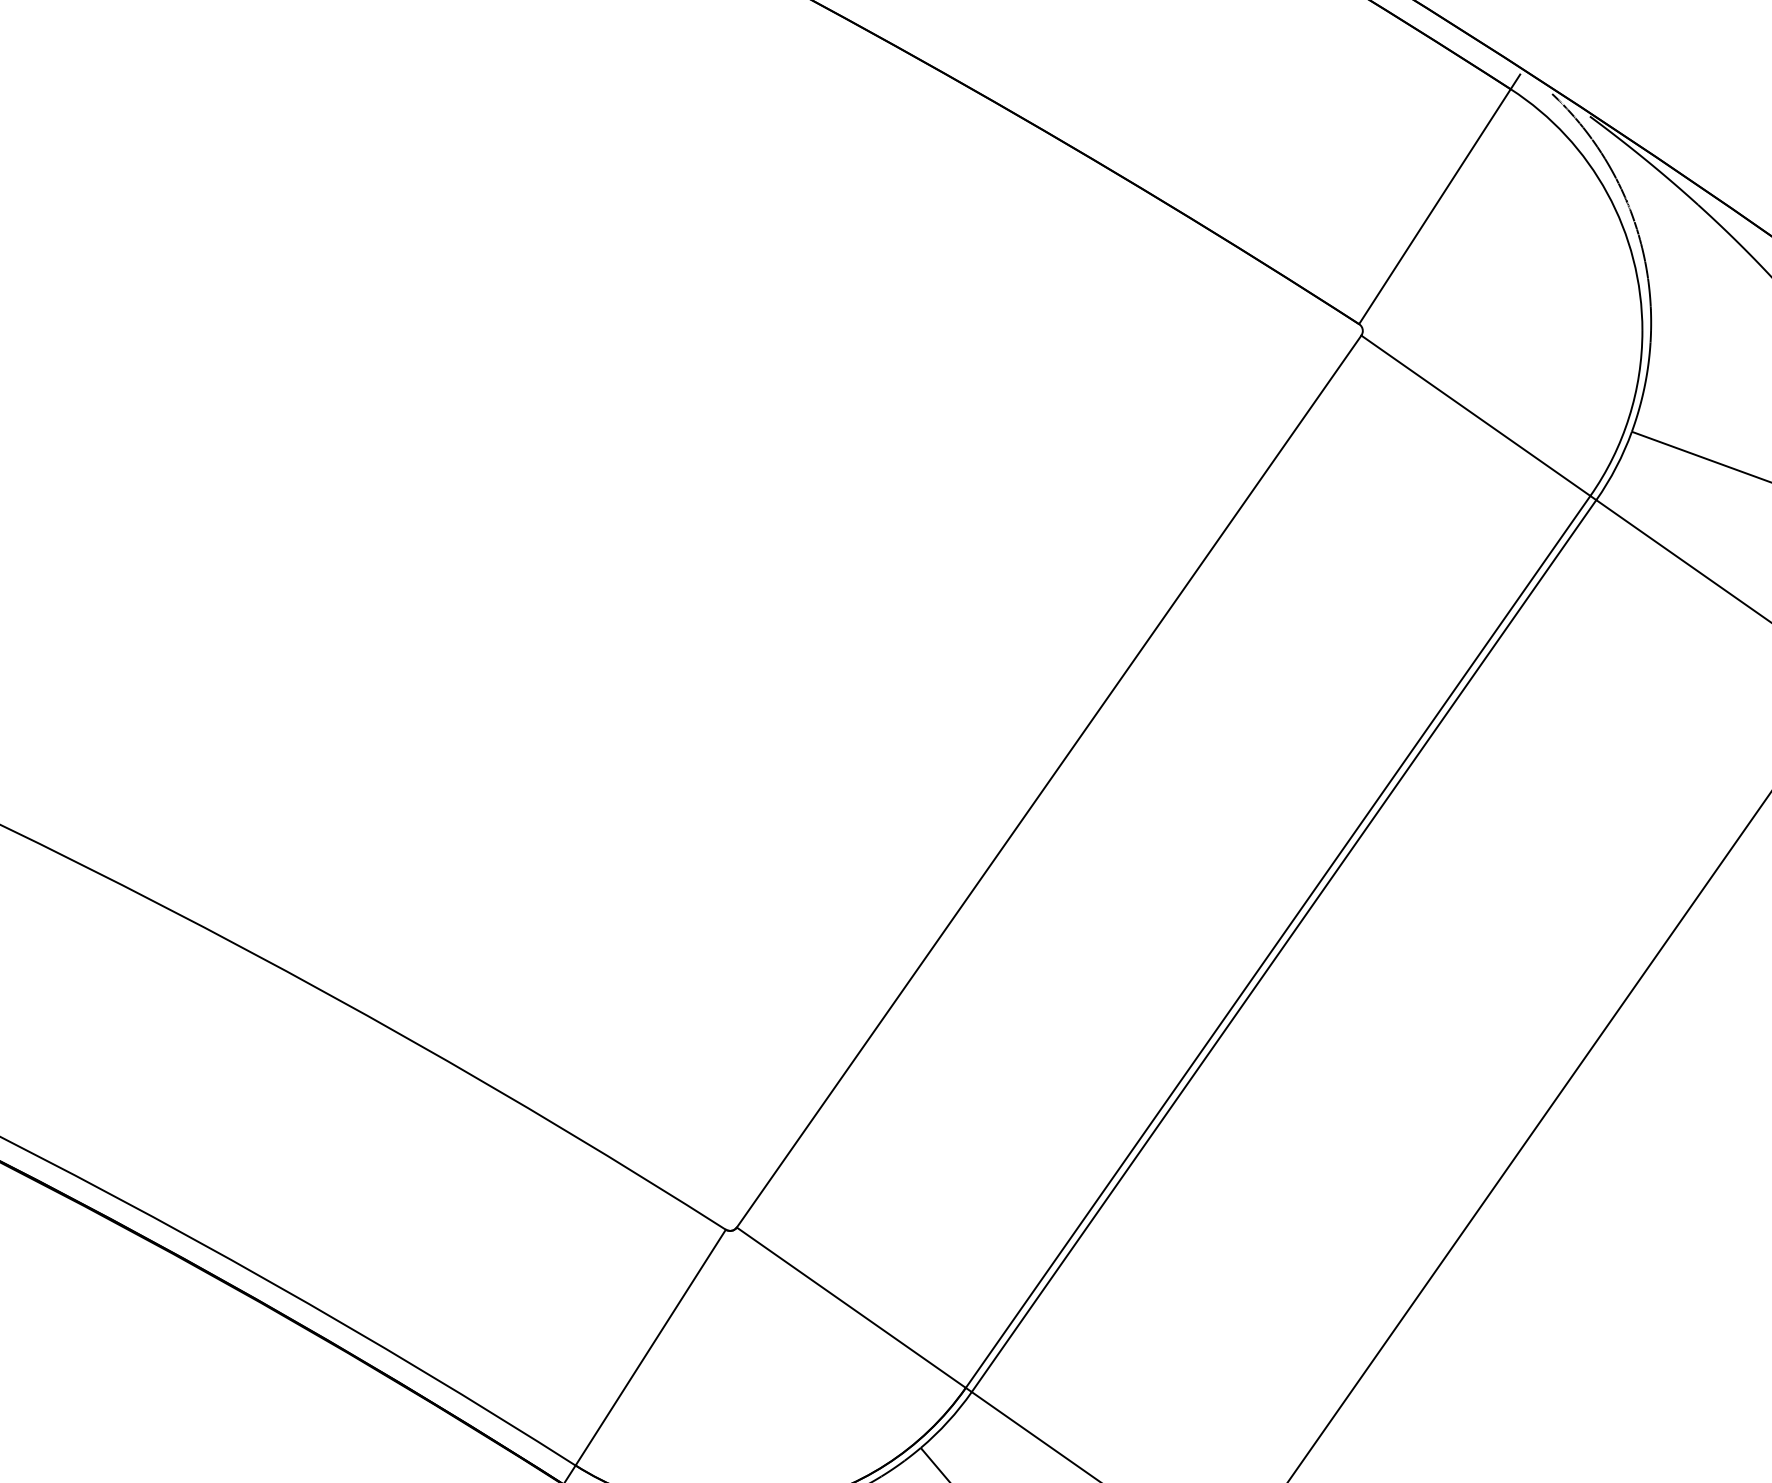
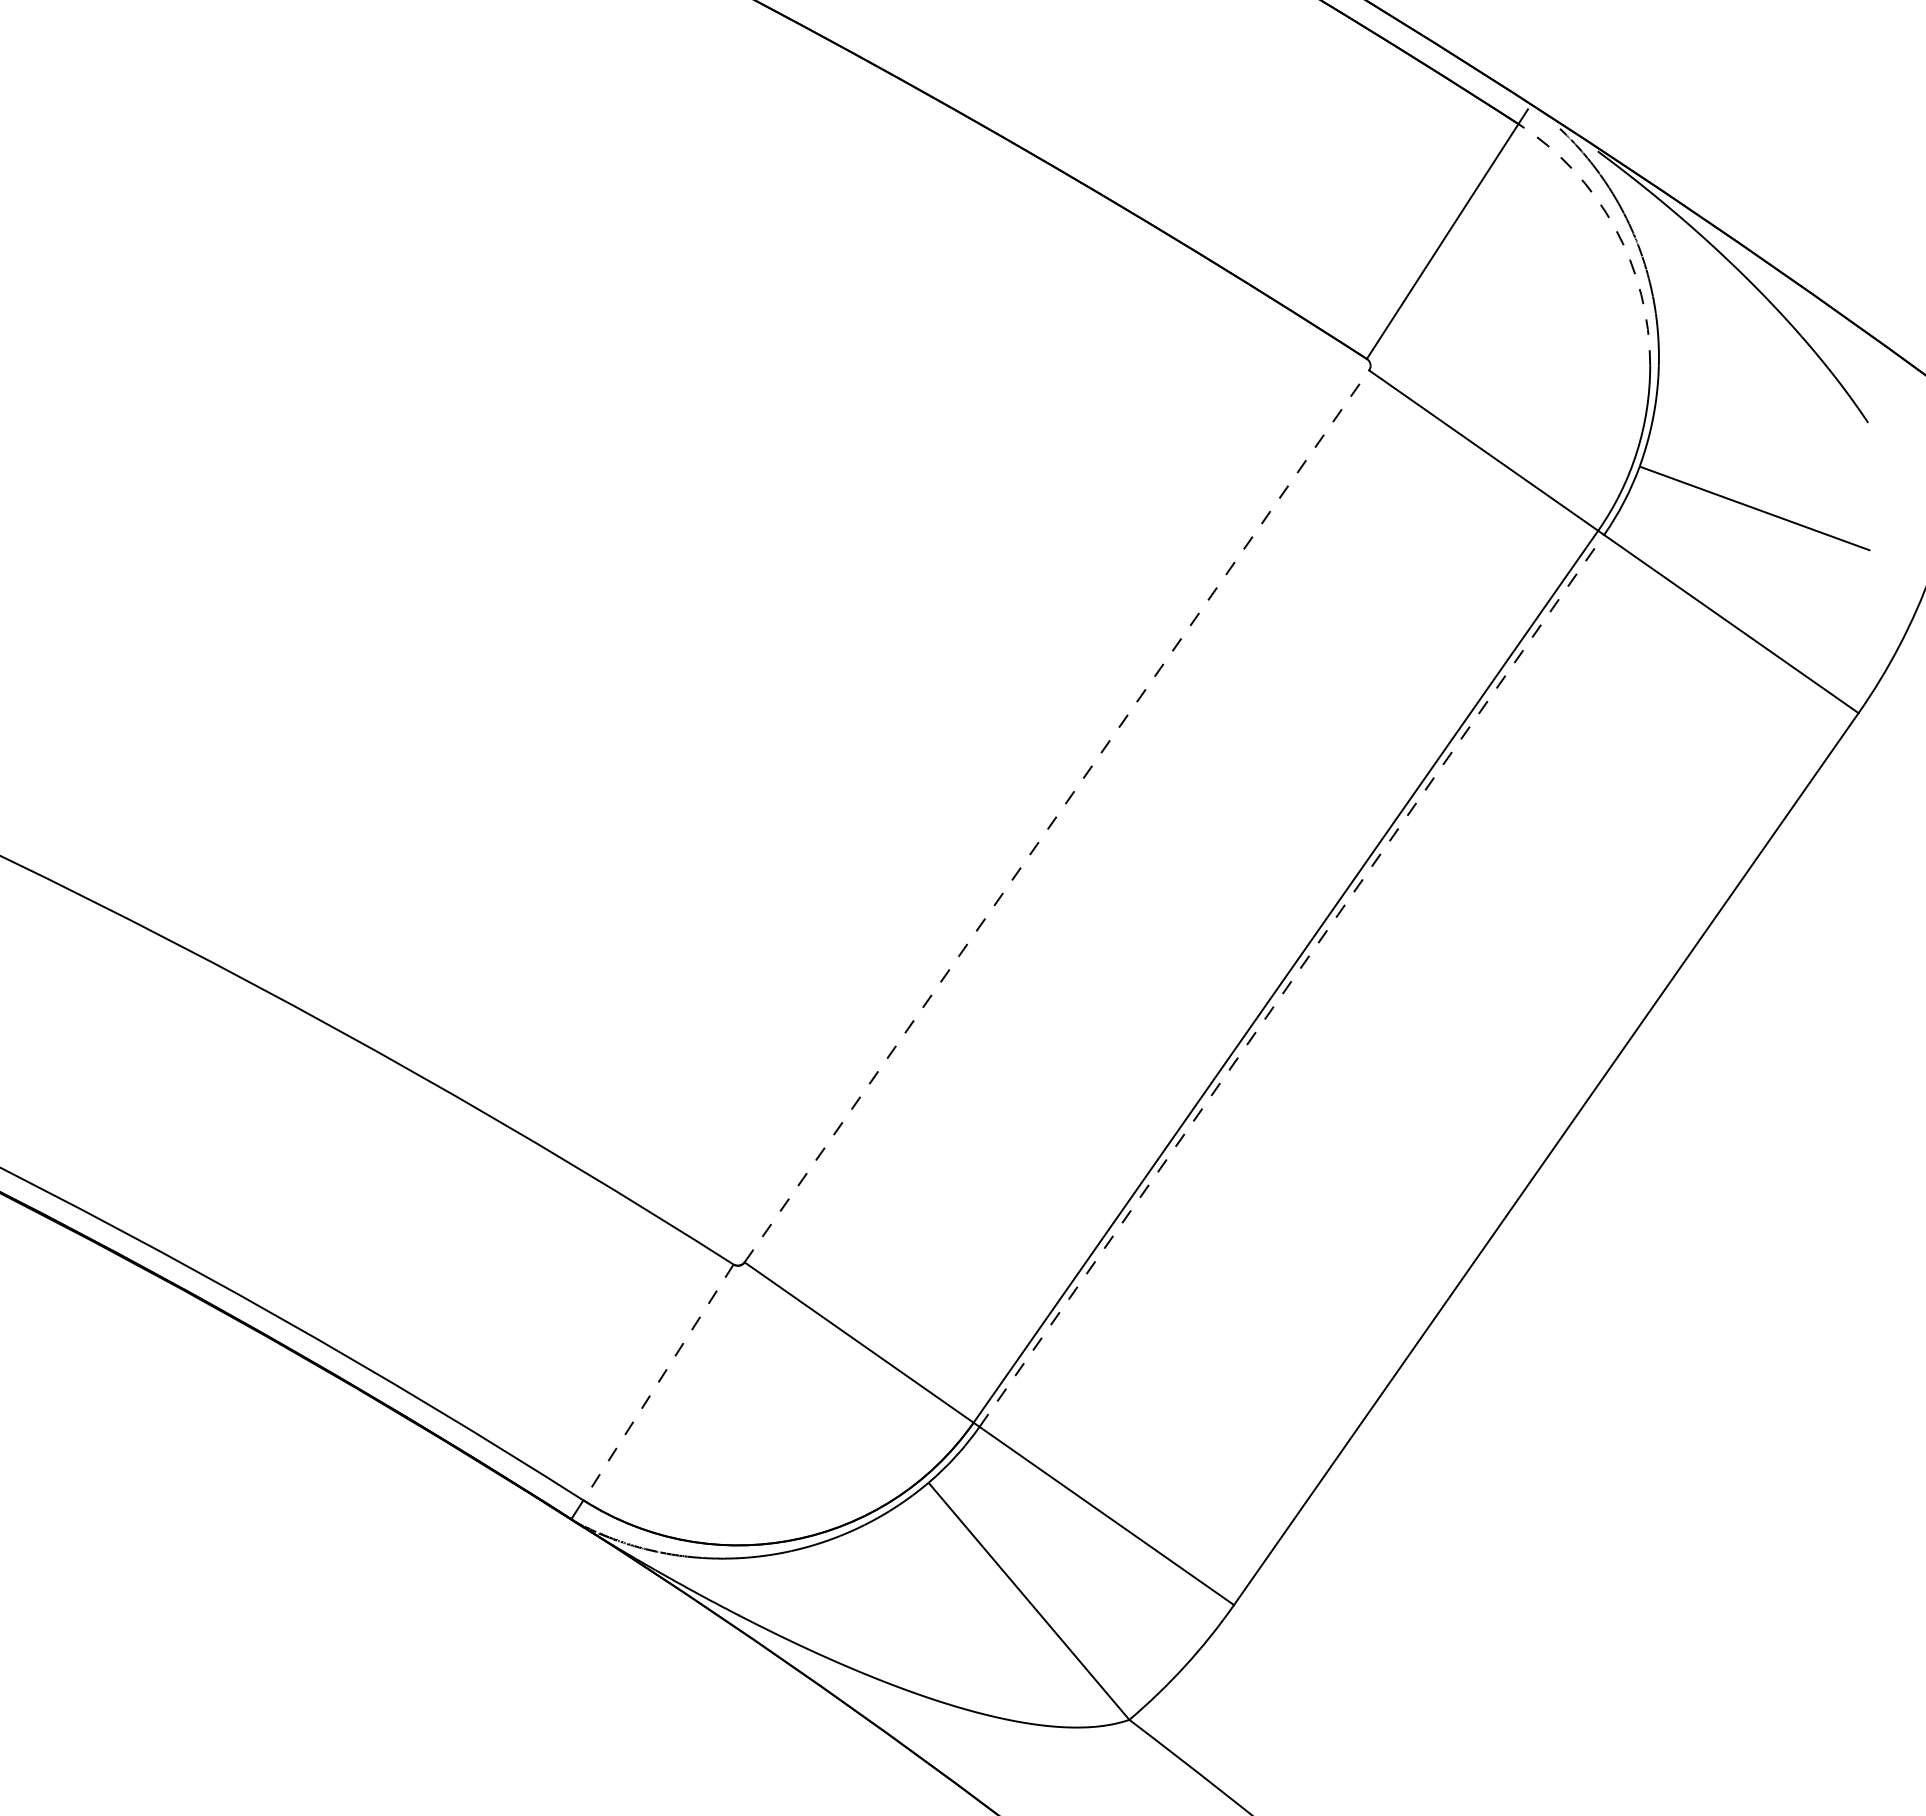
arc: (1607, 193) -> (1615, 228), solid -> dashed
line: (1049, 780) -> (1057, 815), solid -> dashed
line: (1284, 945) -> (1292, 980), solid -> dashed
line: (650, 1347) -> (658, 1382), solid -> dashed

